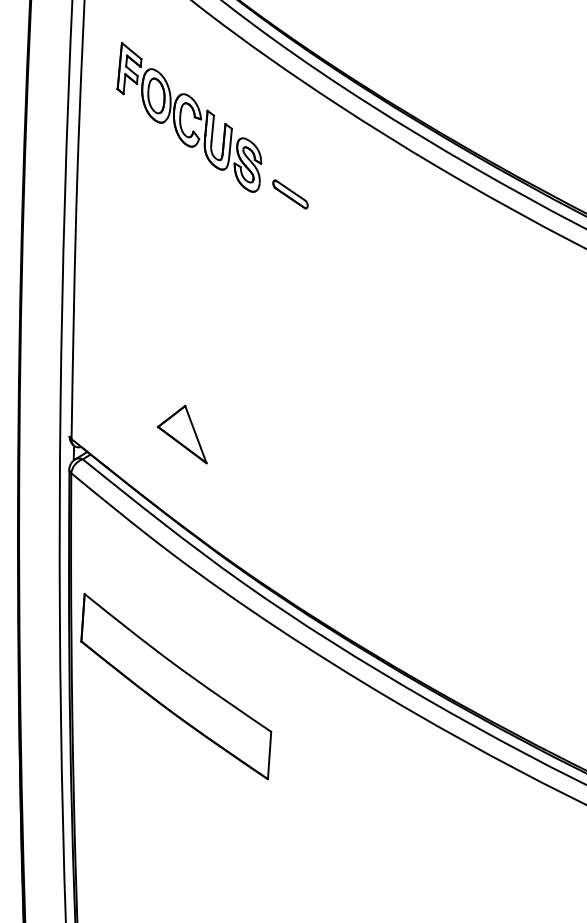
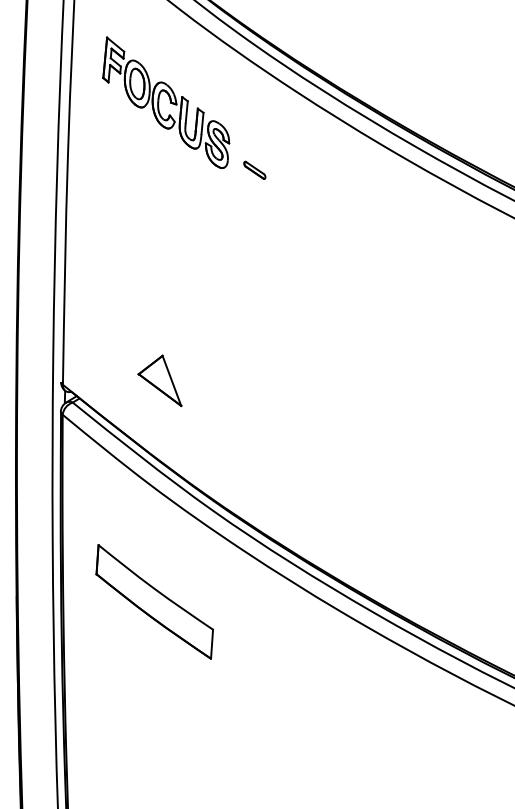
part: (290, 194) -> (254, 170), size x0.7
part: (176, 686) -> (154, 601), size x0.7

